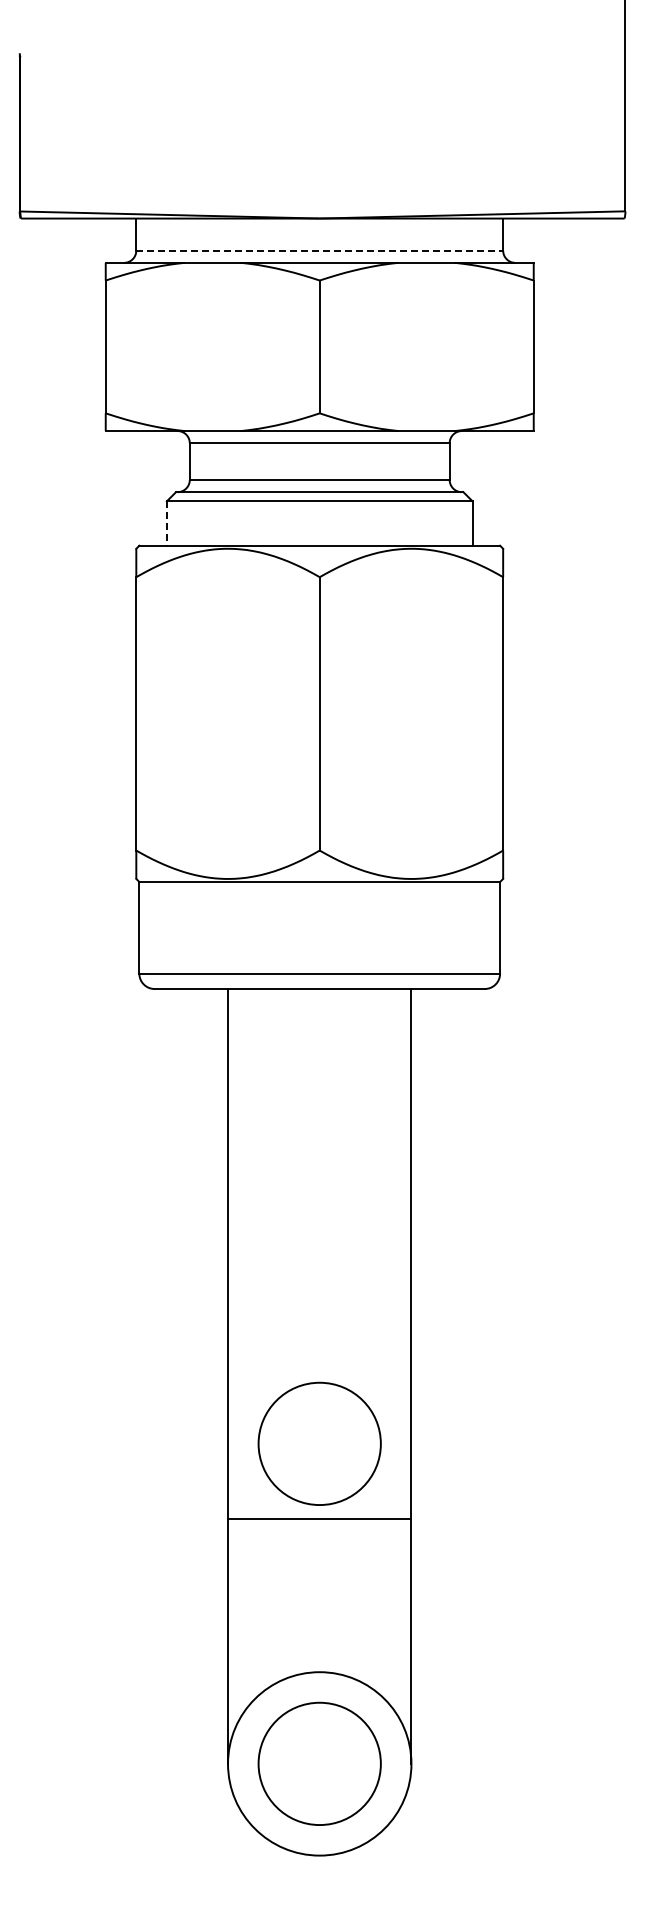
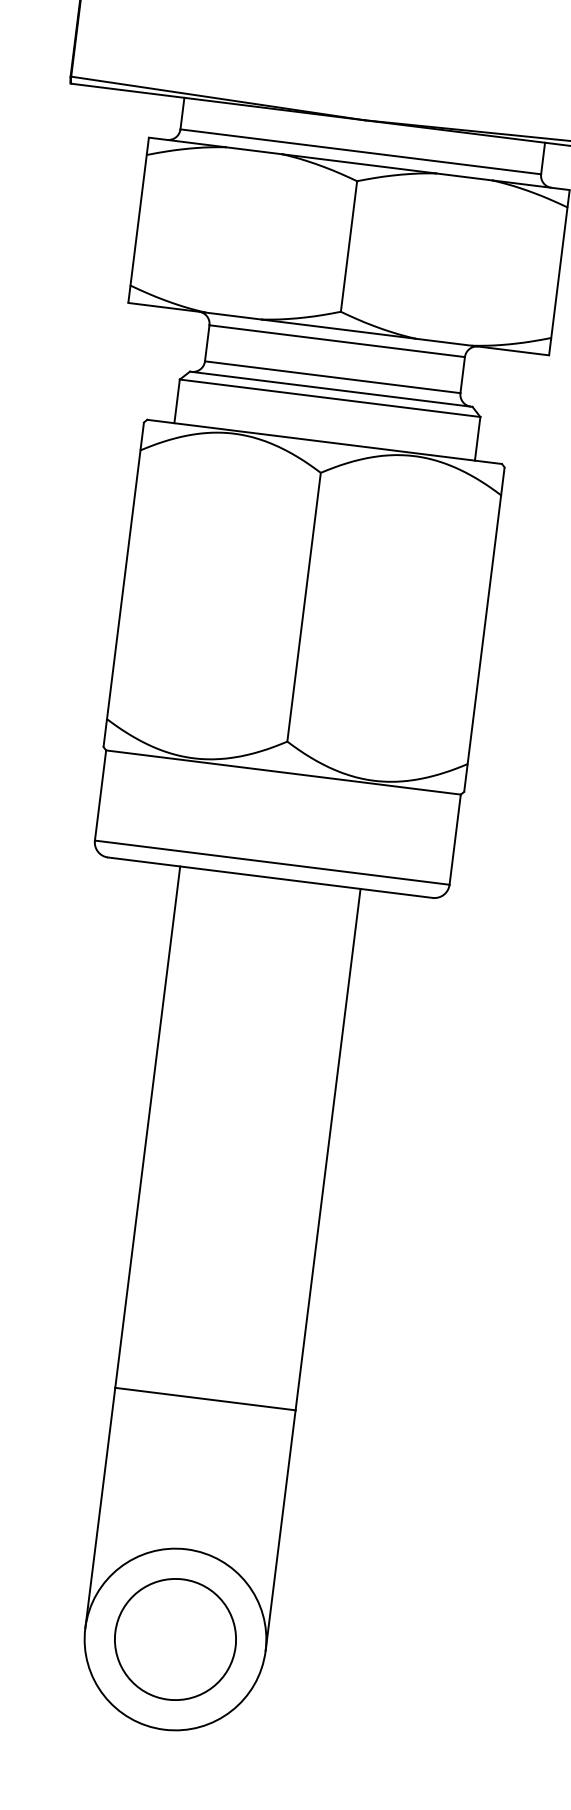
line: (320, 250) -> (361, 151), dashed -> solid
line: (166, 524) -> (176, 402), dashed -> solid
circle: (319, 1443) -> (214, 1324), removed

